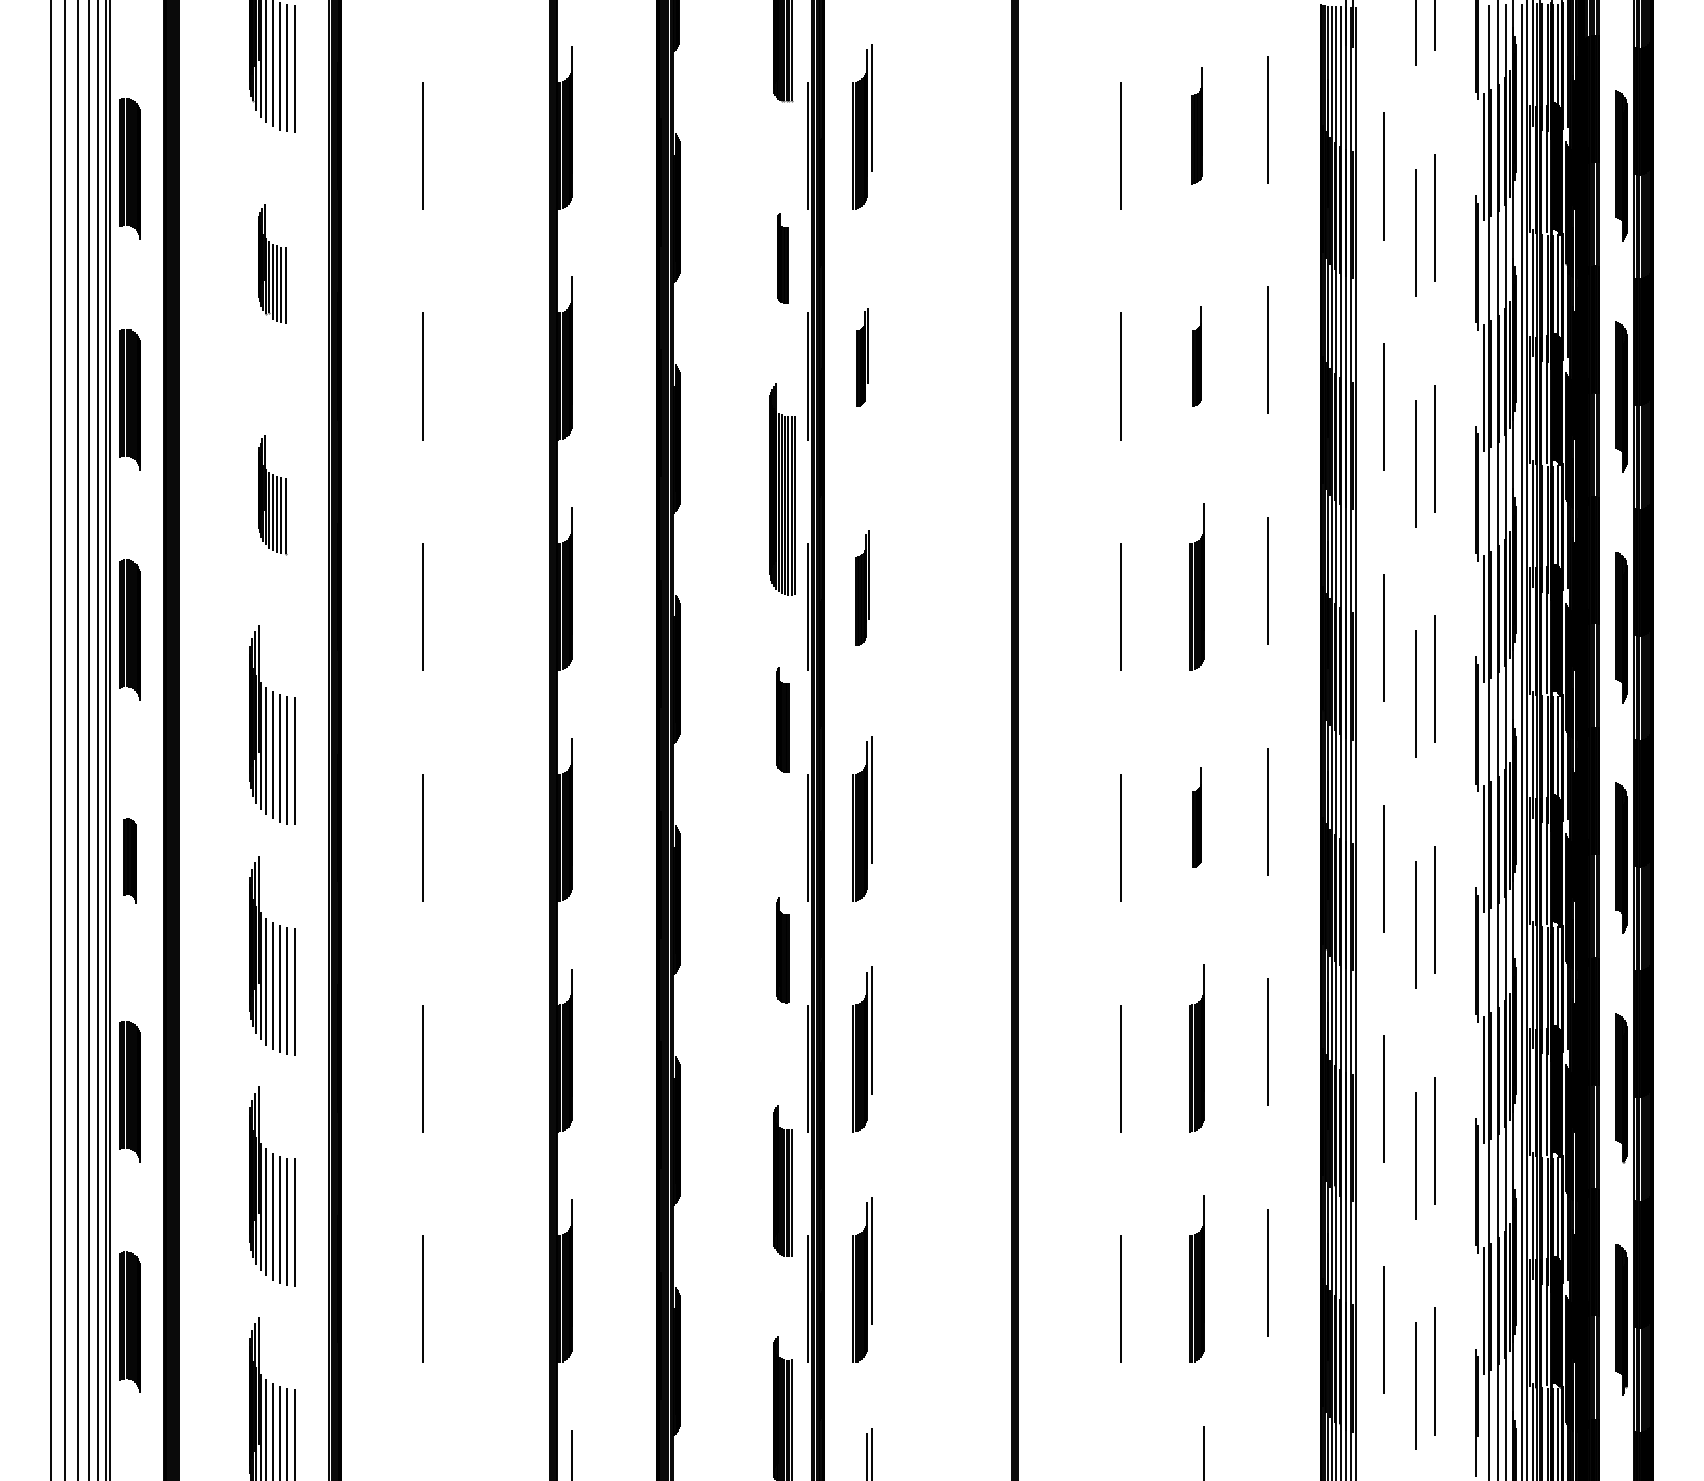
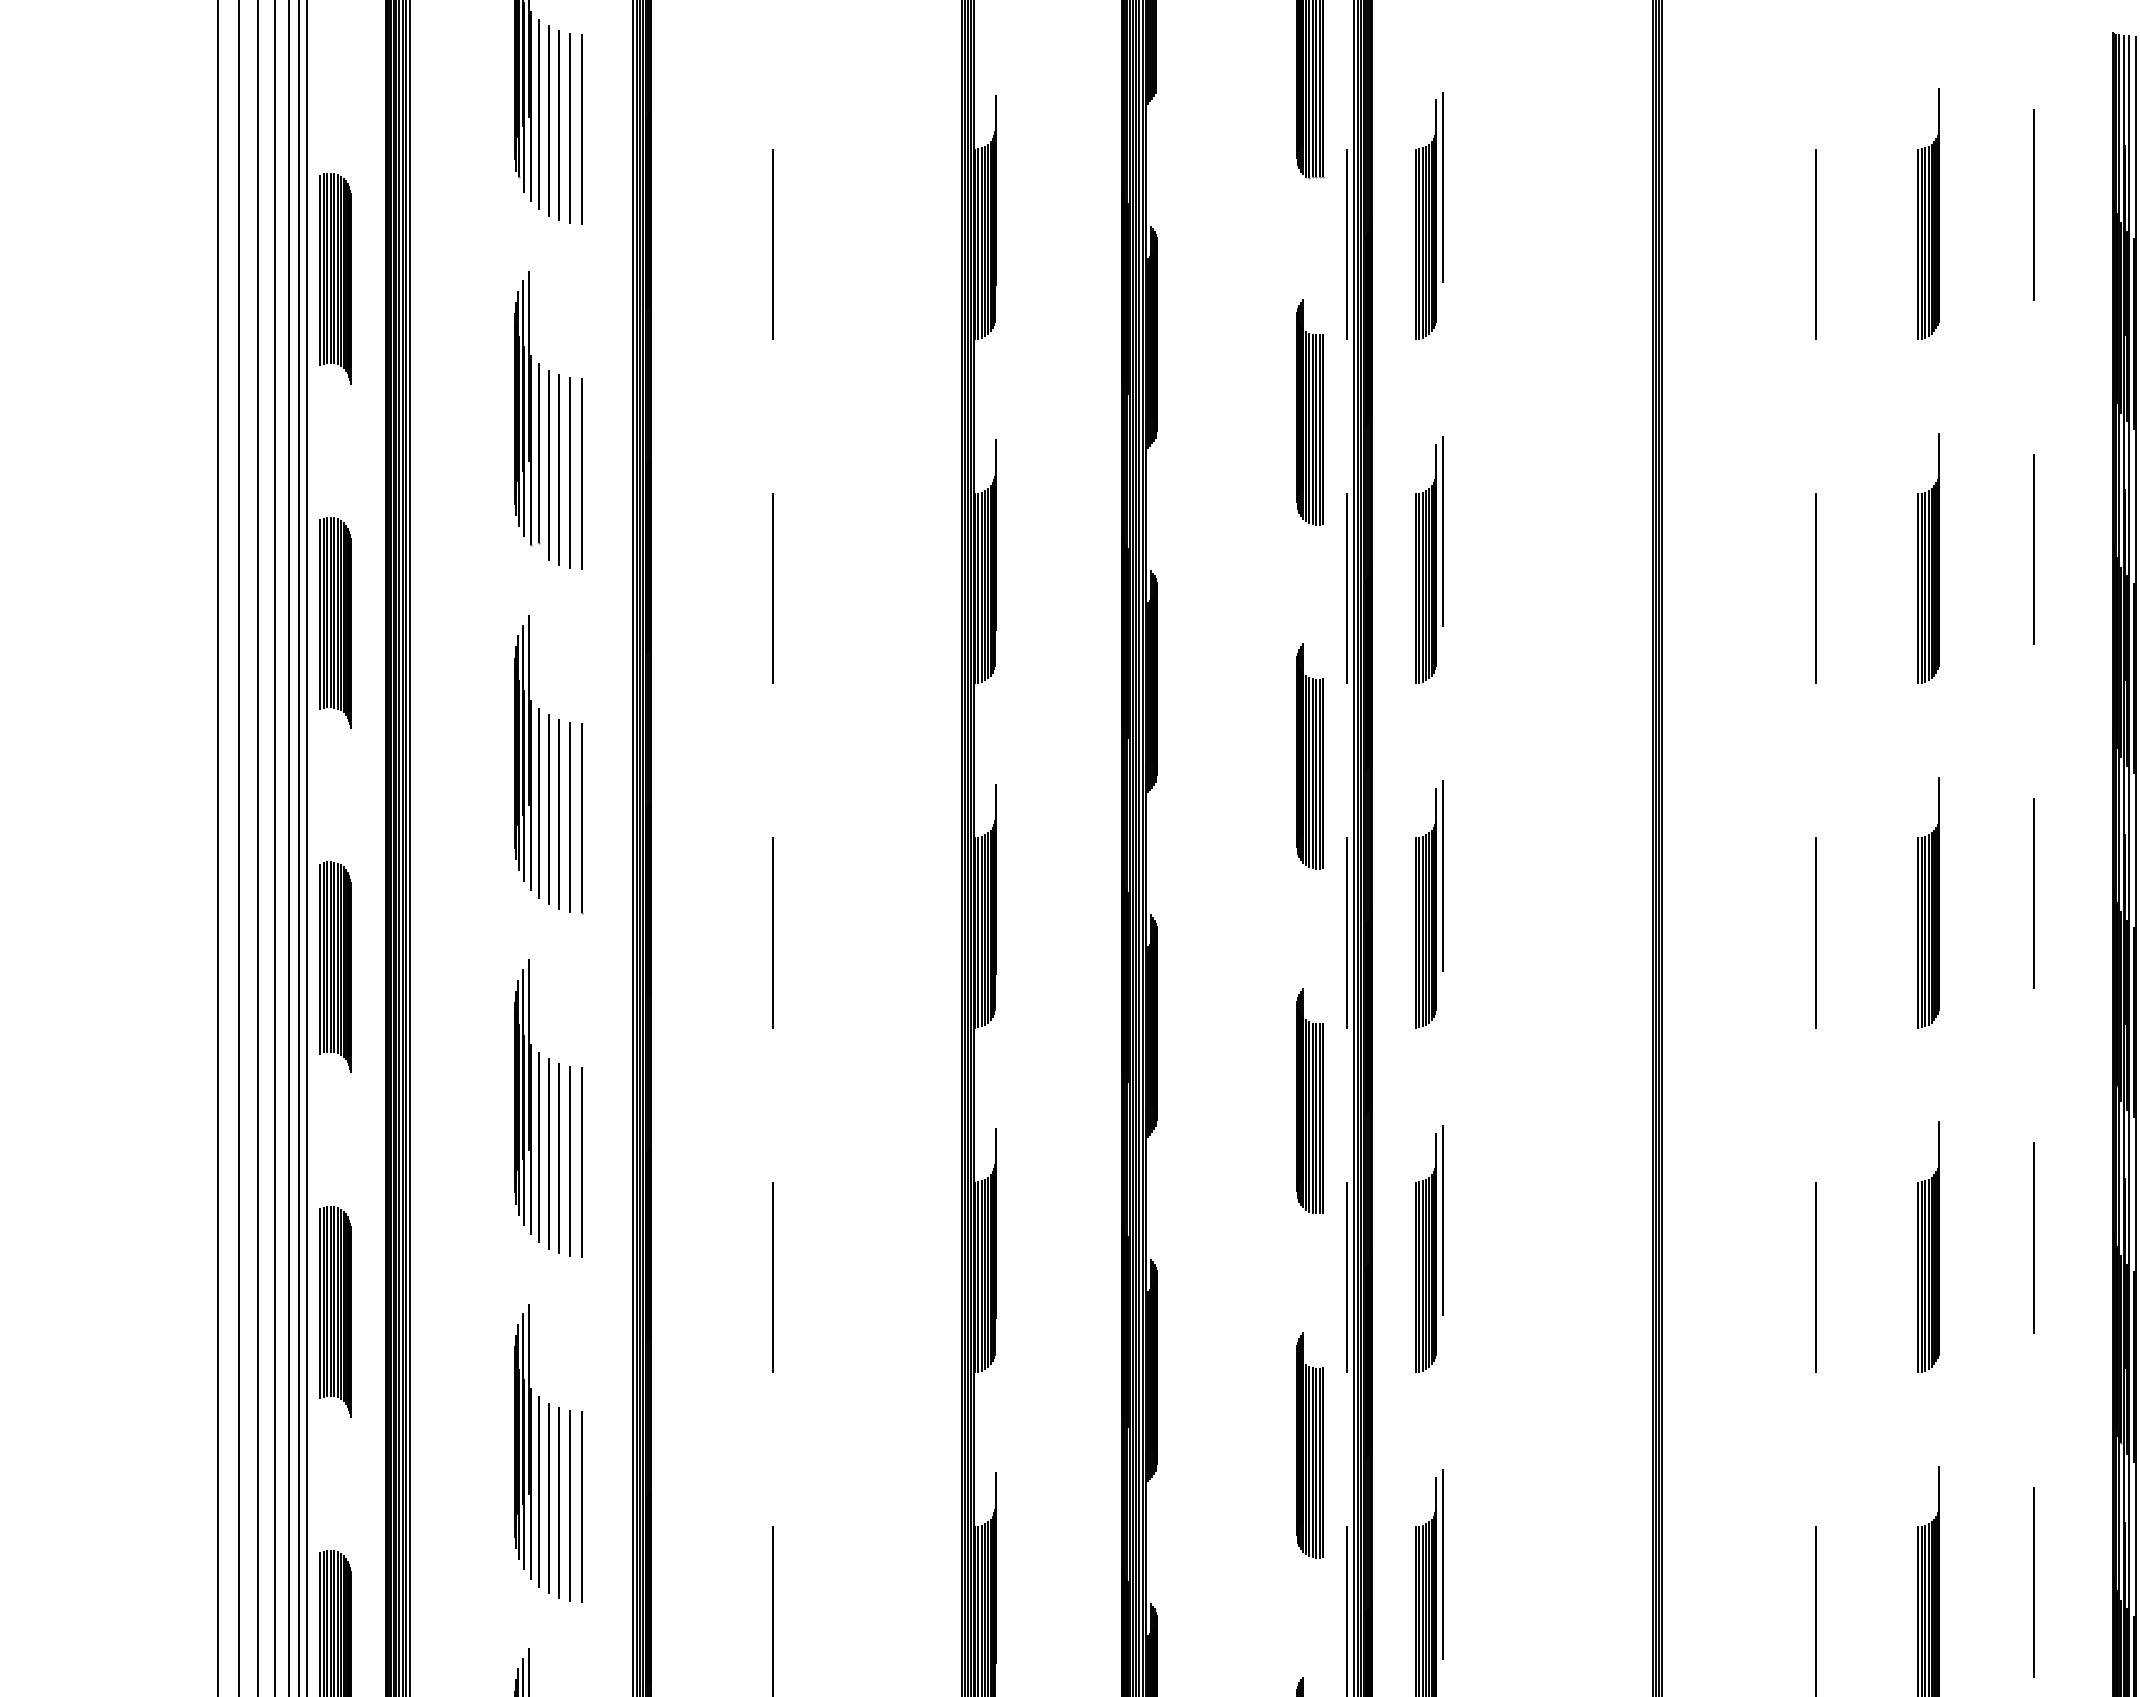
part: (1196, 125) -> (1927, 213), size x1.43
part: (782, 258) -> (1309, 412), size x1.67
part: (272, 263) -> (548, 419), size x1.67
part: (1196, 356) -> (1927, 558), size x1.67
part: (862, 357) -> (1429, 560), size x1.67
part: (782, 488) -> (1309, 755), size x0.71
part: (272, 494) -> (548, 764), size x1.67
part: (862, 587) -> (1429, 903), size x1.43
part: (782, 719) -> (1309, 1100), size x1.43
part: (1196, 817) -> (1927, 1246), size x1.67
part: (129, 860) -> (335, 1311), size x1.67
part: (782, 950) -> (1309, 1445), size x1.43

